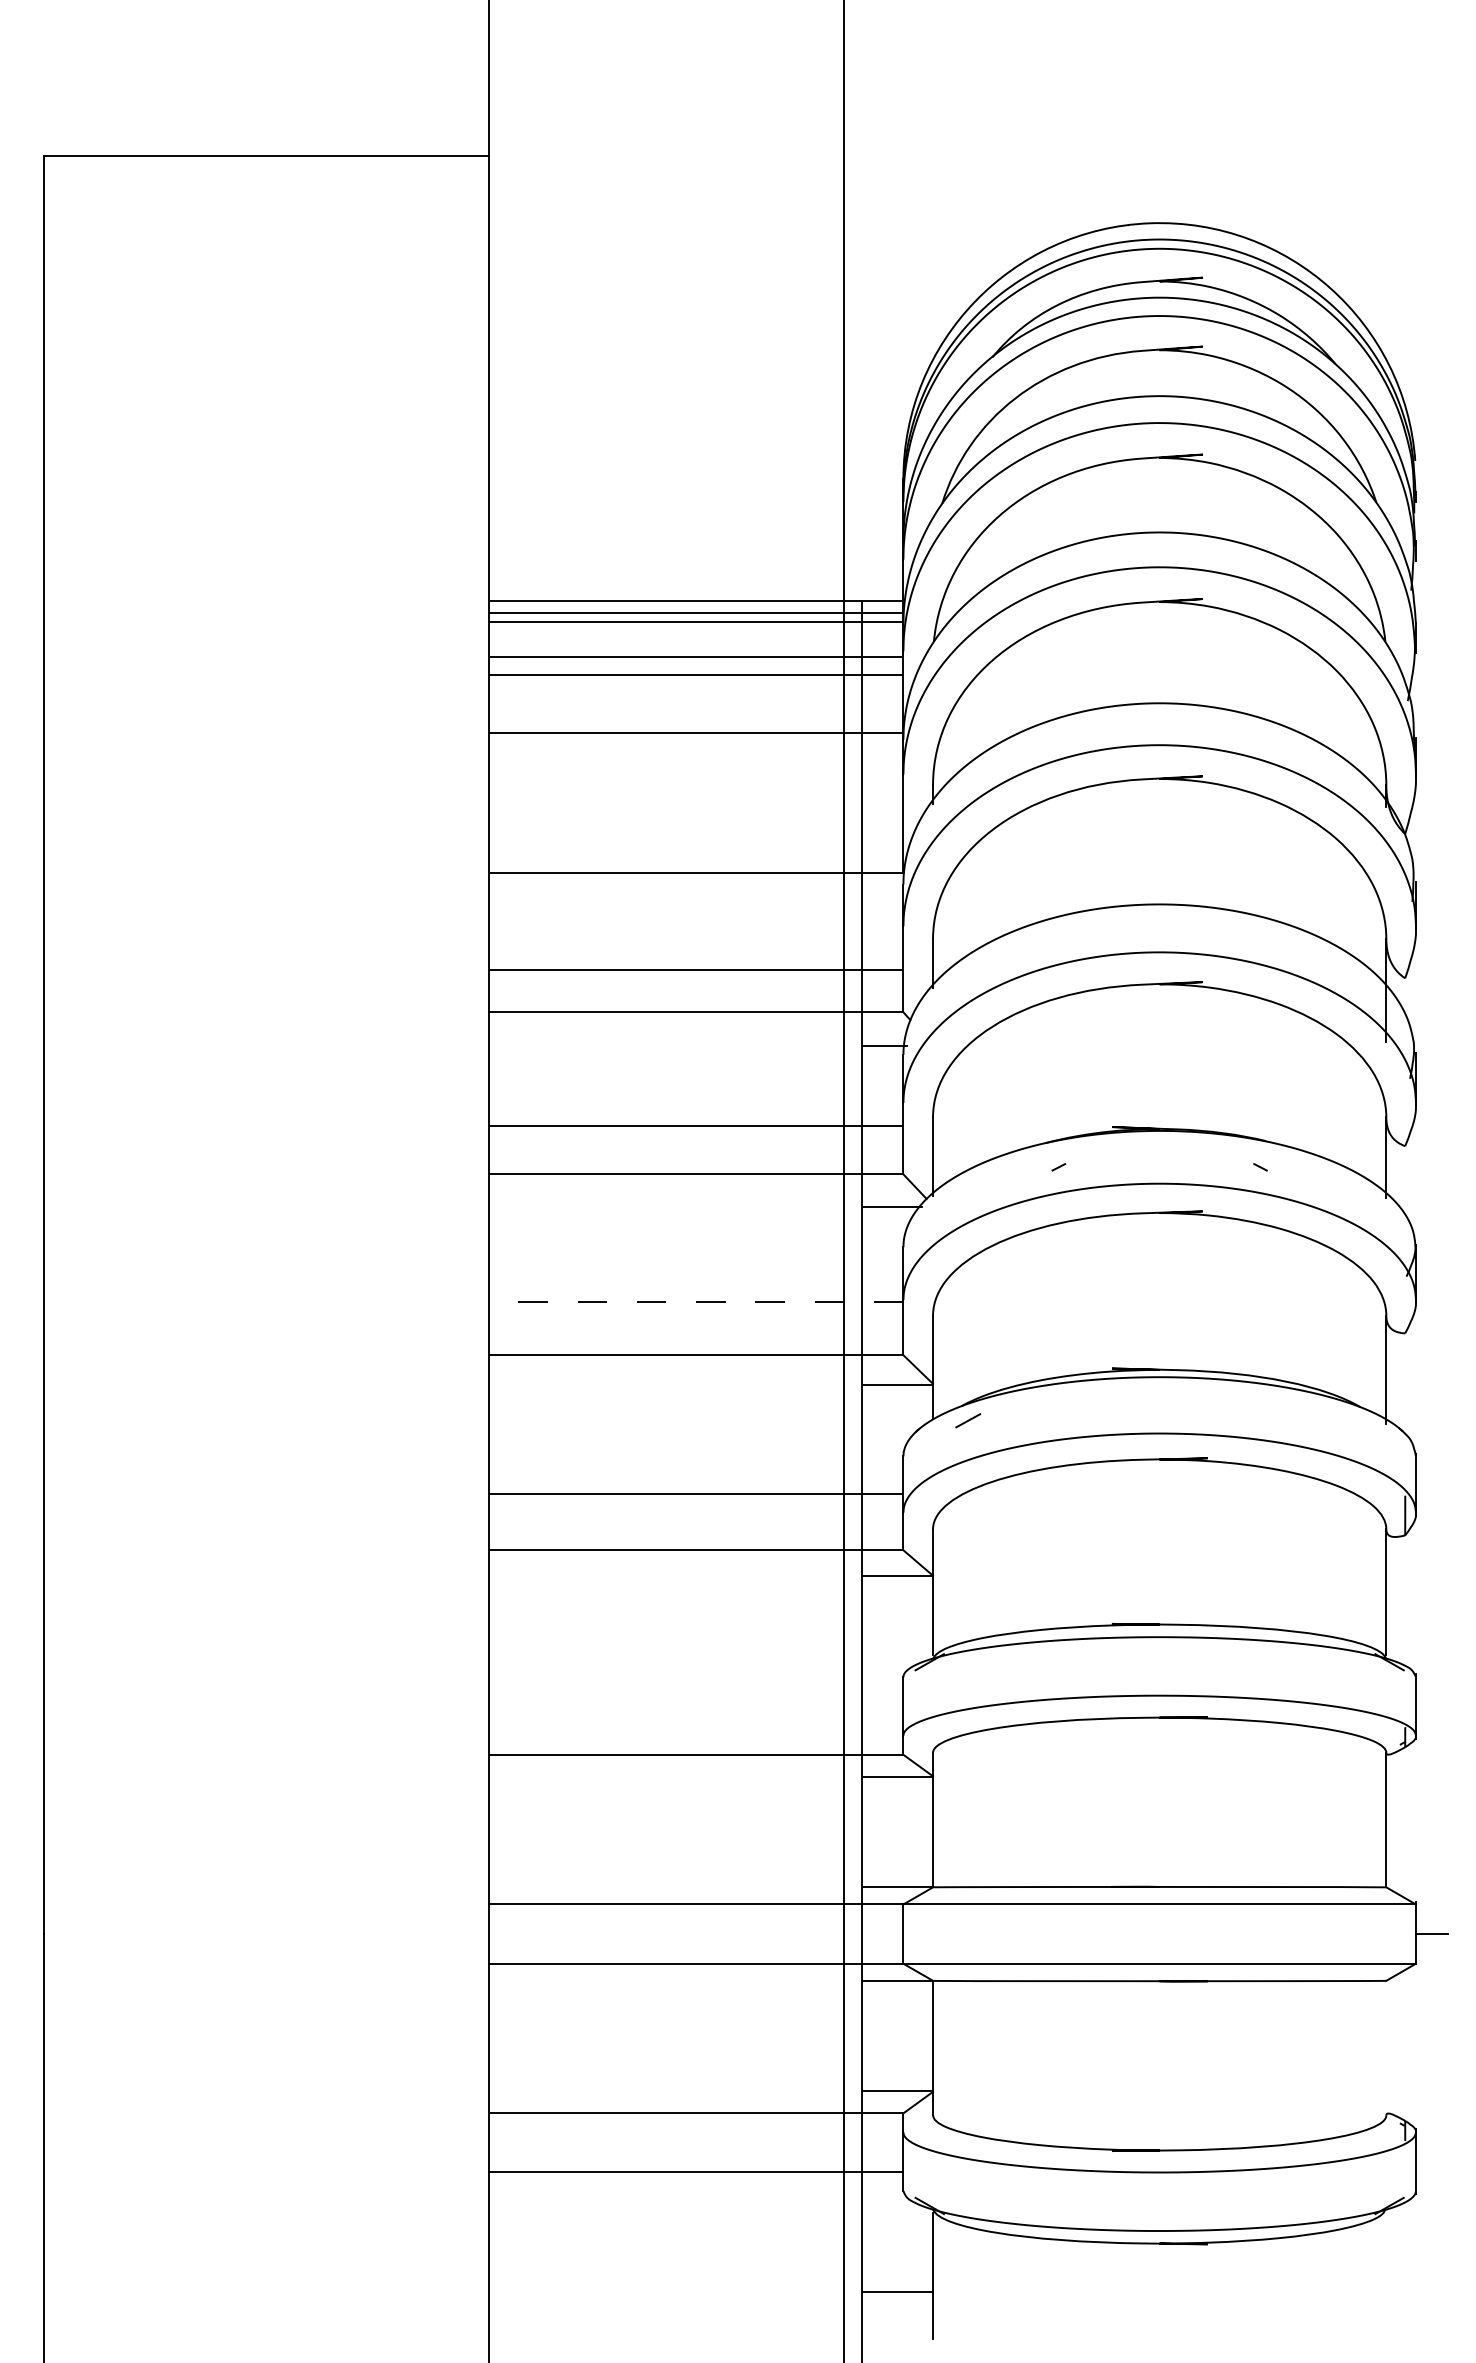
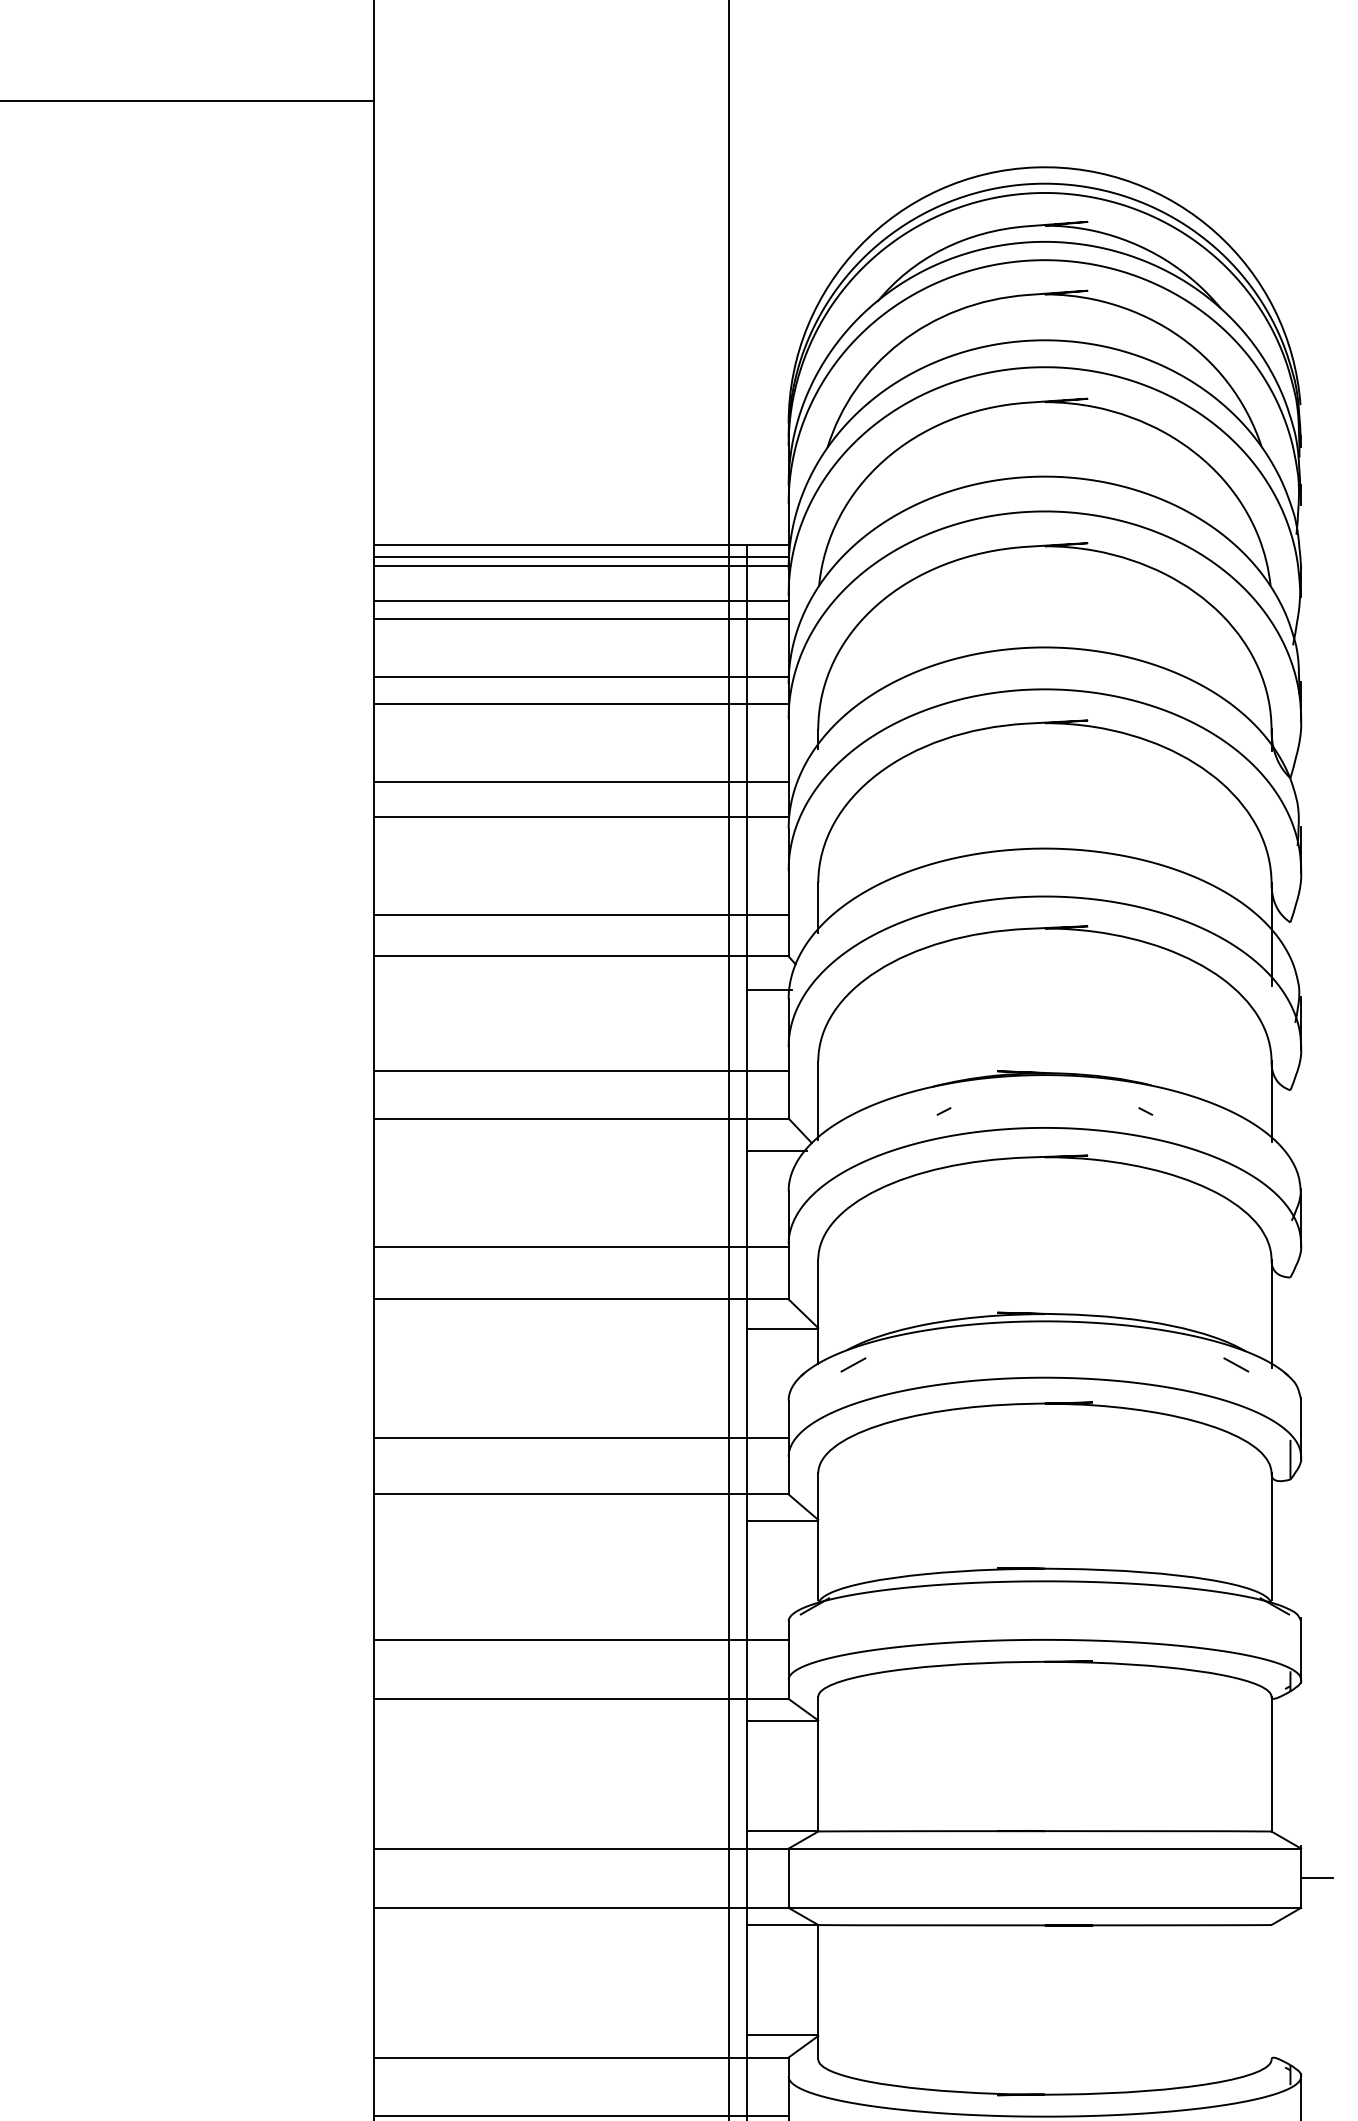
line: (695, 759) -> (580, 703), added
line: (695, 838) -> (580, 782), added
line: (695, 1302) -> (580, 1246), dashed -> solid
line: (1351, 1420) -> (1236, 1364), added
line: (695, 1696) -> (580, 1640), added

